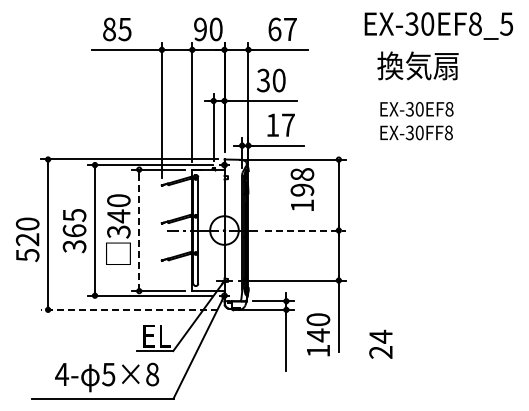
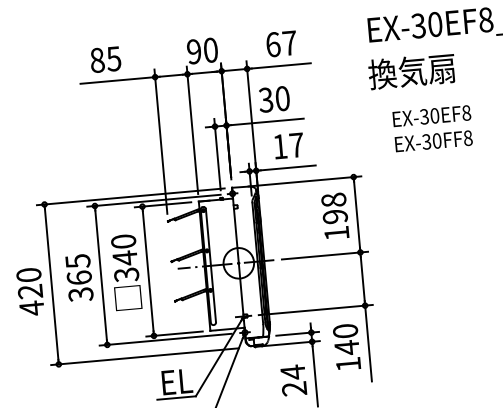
text: (417, 65) -> (411, 71), moved
text: (302, 189) -> (335, 216), moved
line: (139, 230) -> (148, 271), dashed -> solid
line: (306, 230) -> (326, 255), dashed -> solid
text: (27, 255) -> (31, 308), 520 -> 420
line: (128, 309) -> (144, 356), dashed -> solid
text: (318, 334) -> (347, 346), moved
text: (380, 343) -> (293, 379), moved

